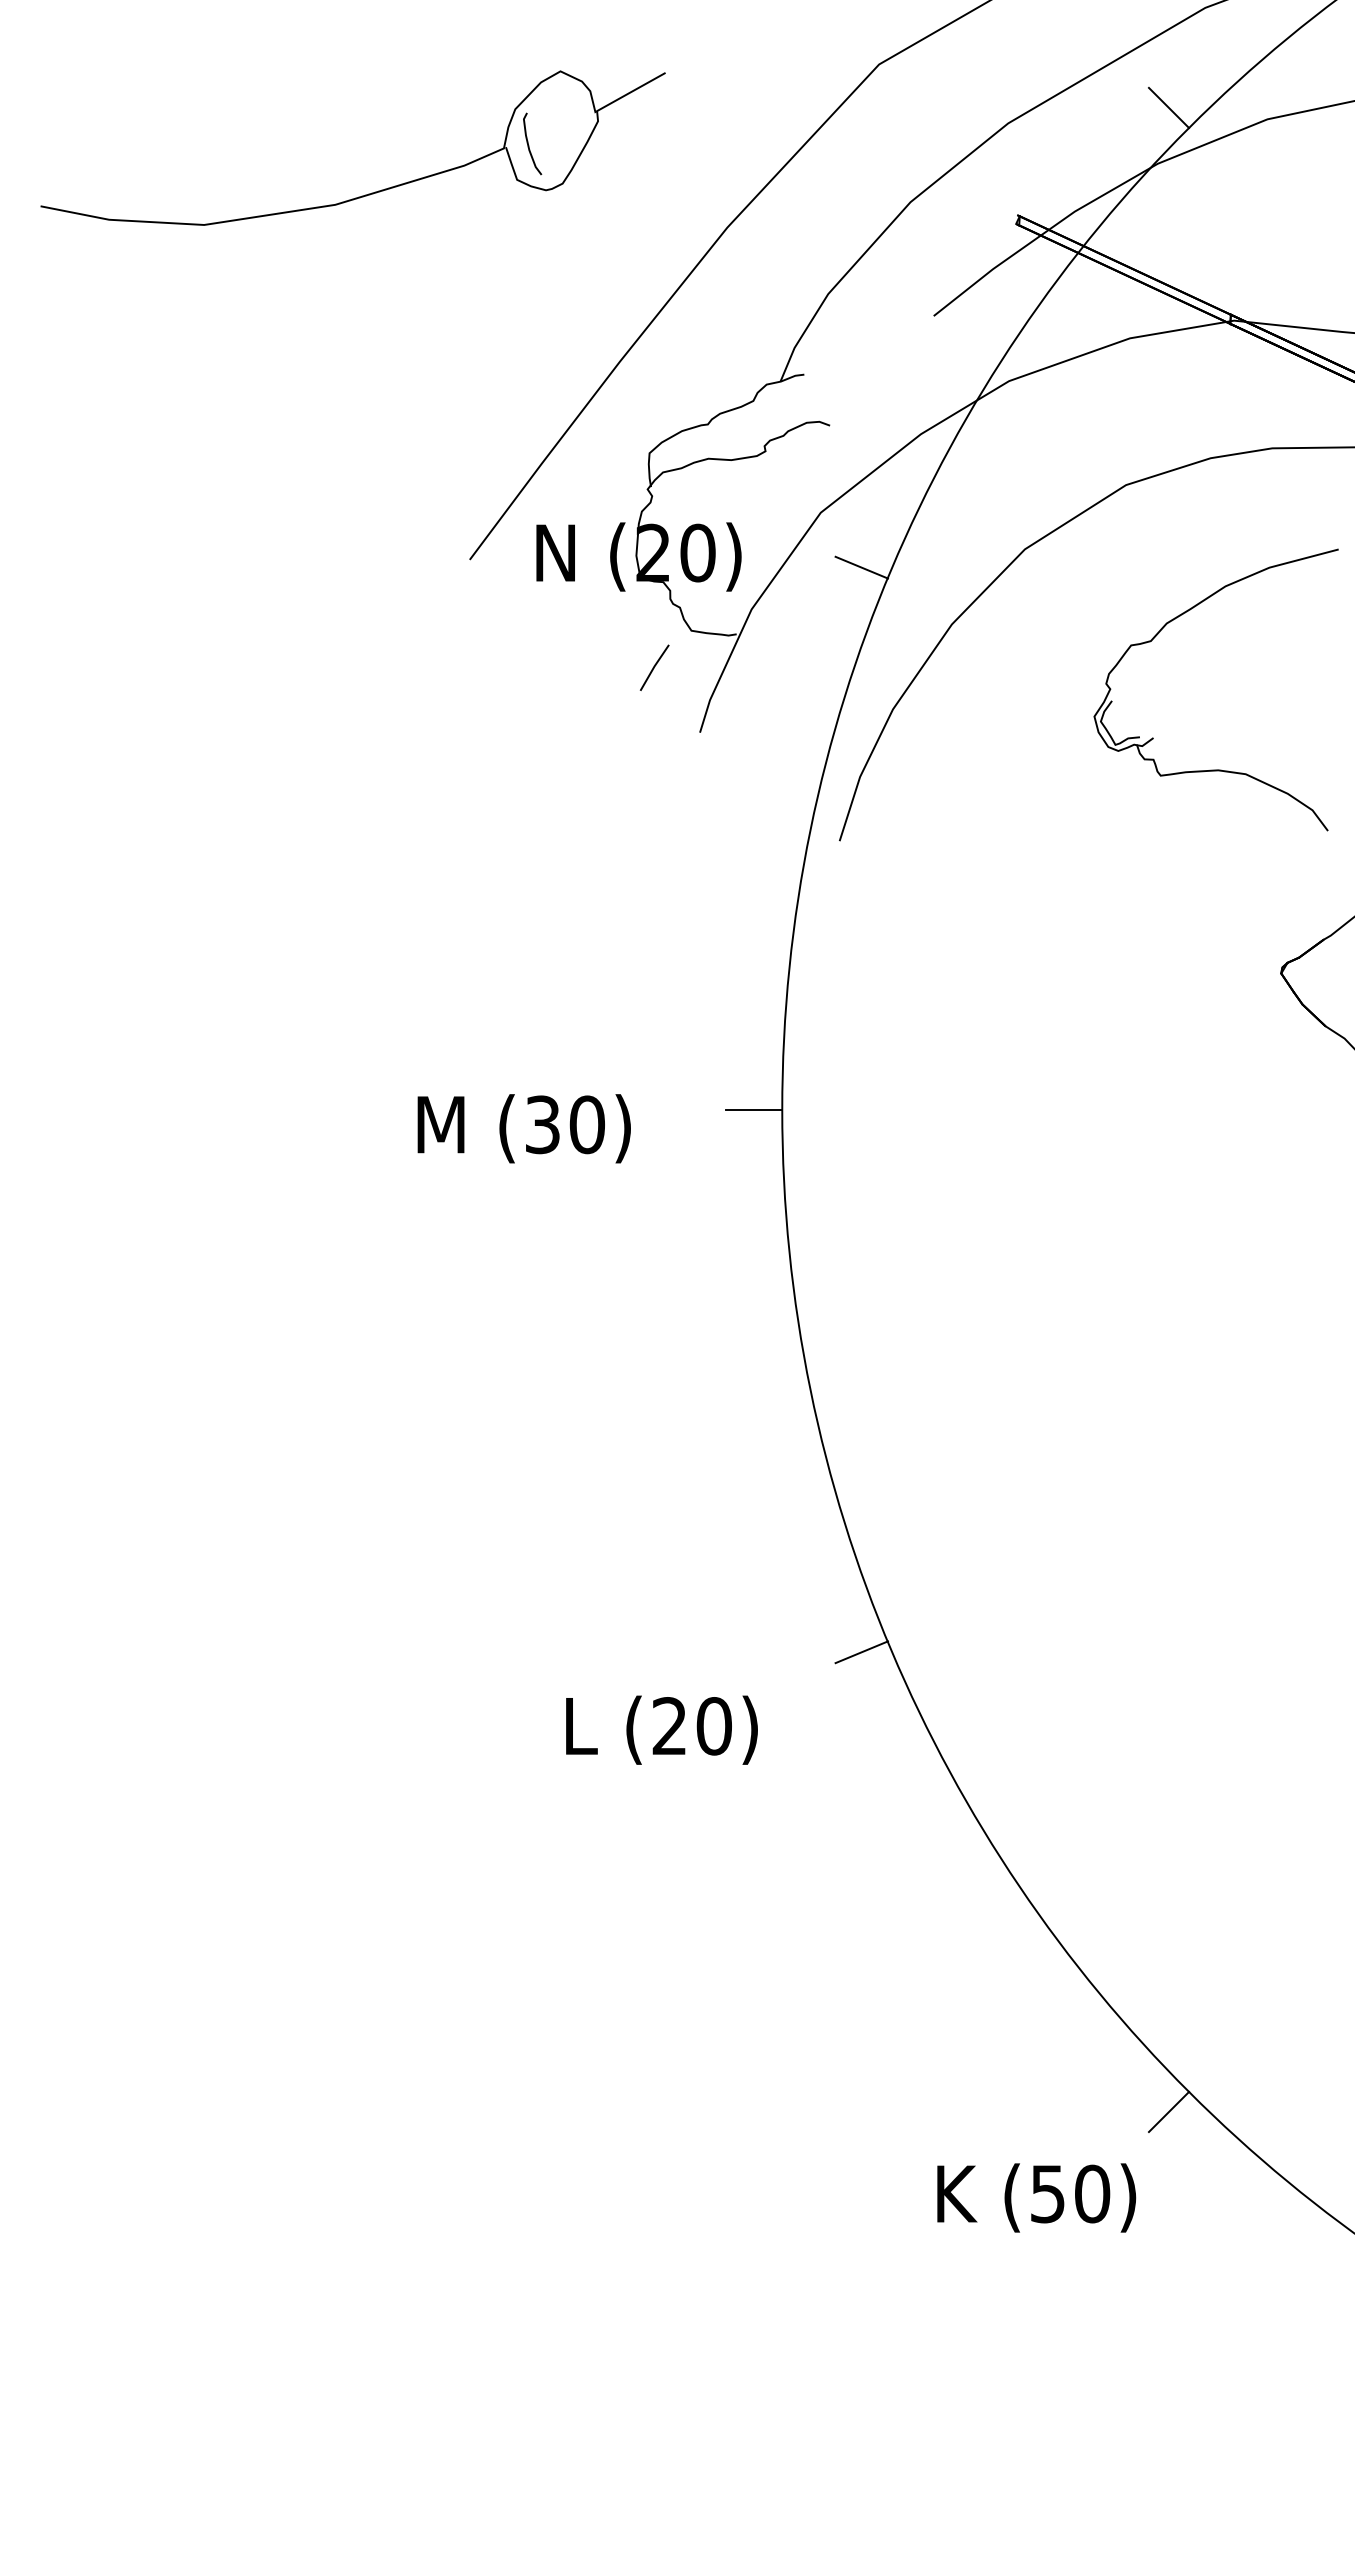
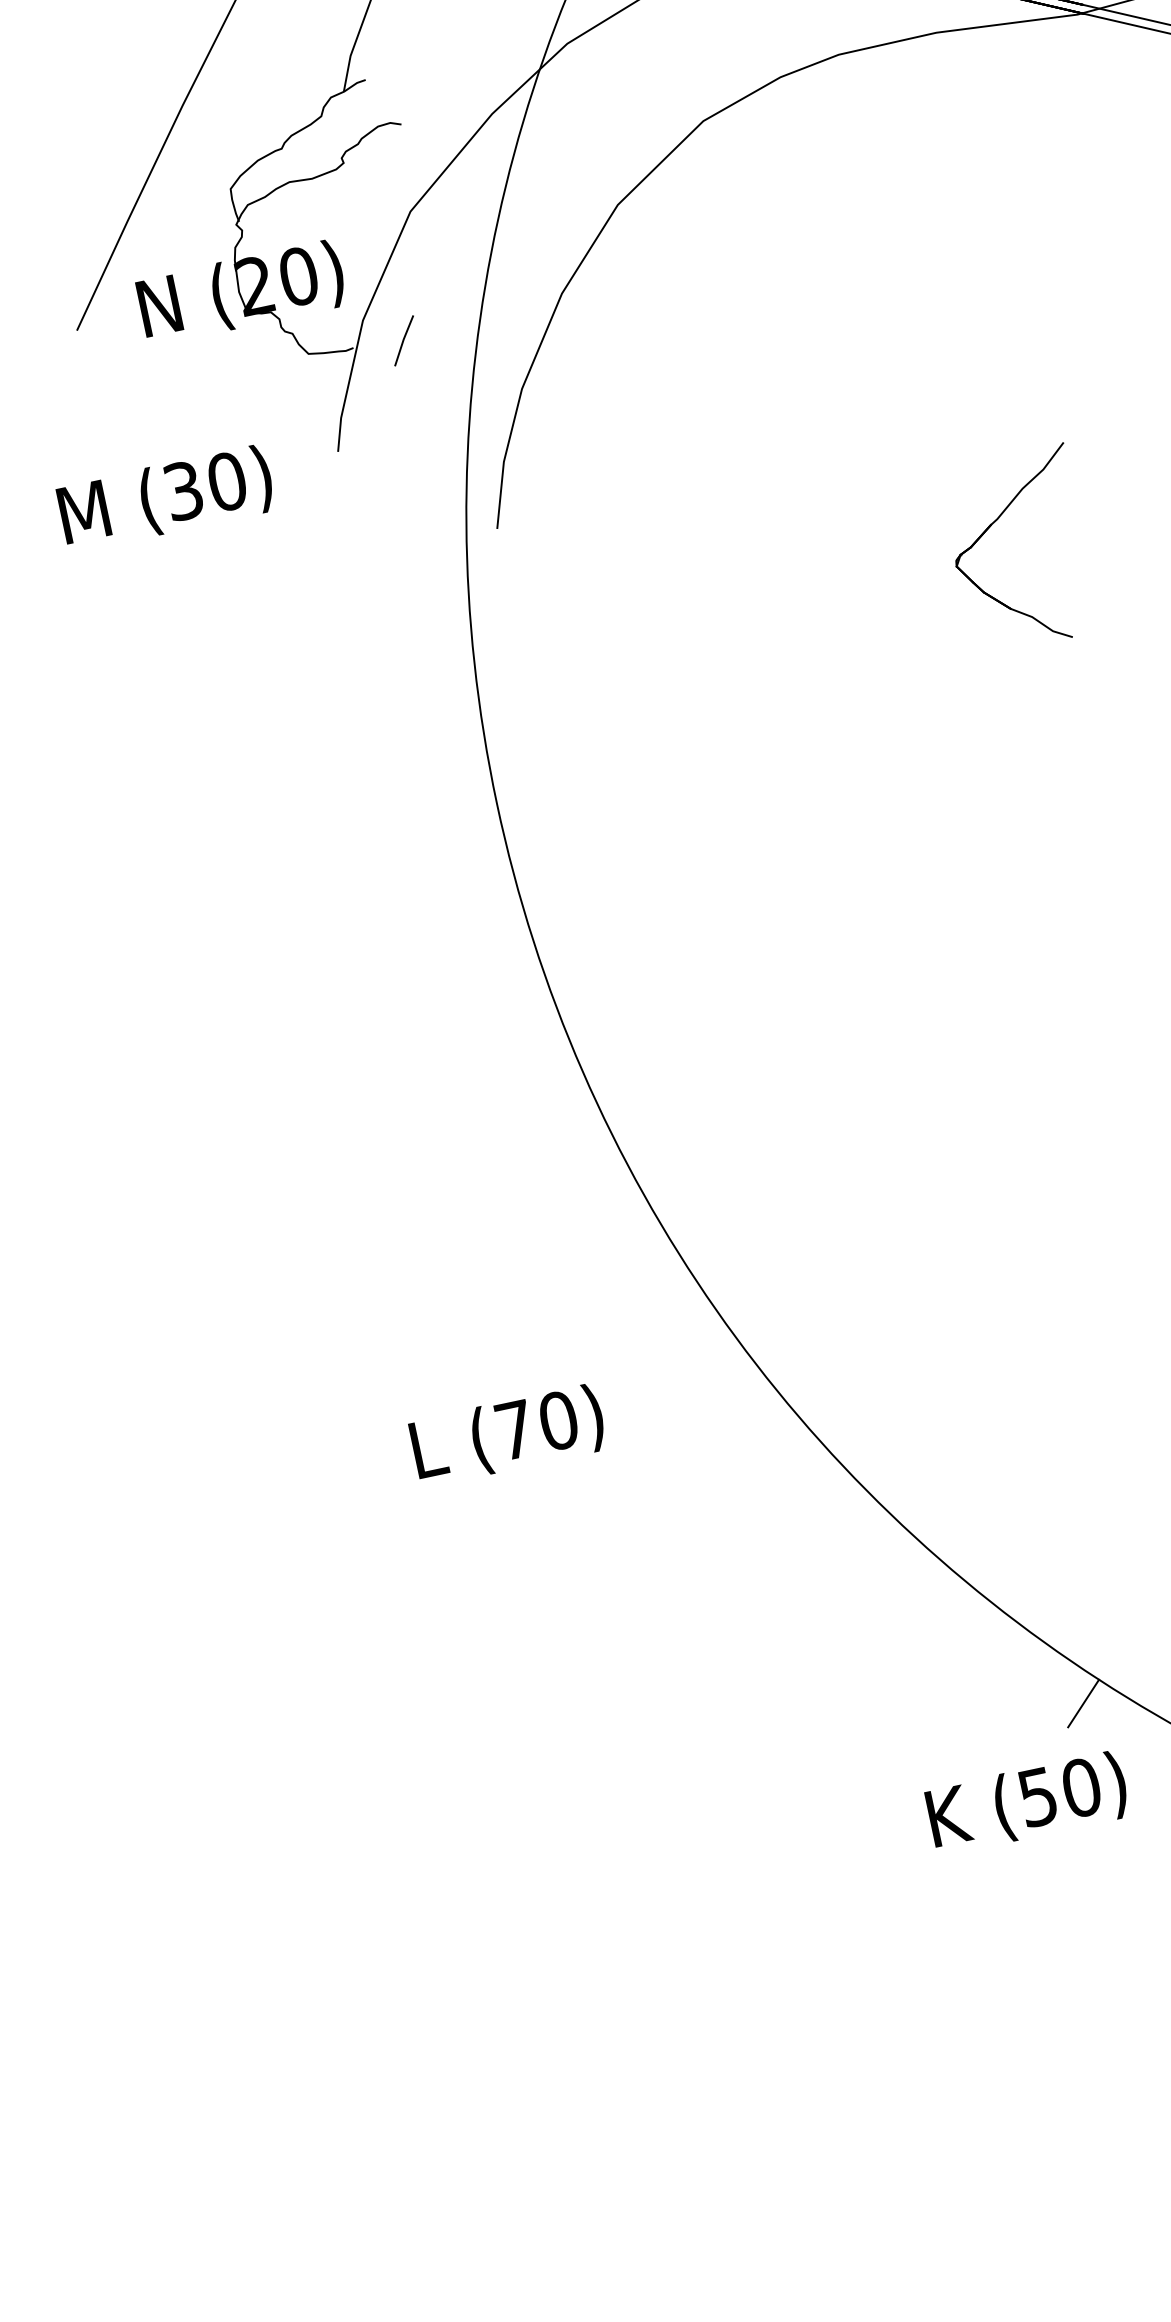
line: (861, 567) -> (461, 256), removed
line: (654, 667) -> (403, 340), moved
part: (1153, 737) -> (782, 362), removed
line: (753, 1109) -> (468, 809), removed
text: (523, 1128) -> (165, 498), moved
line: (861, 1652) -> (687, 1318), removed
text: (669, 1725) -> (514, 1429), (20) -> (70)
text: (1036, 2197) -> (1027, 1802), moved

